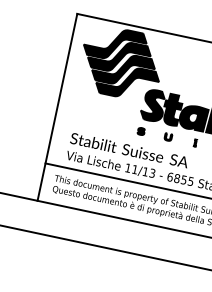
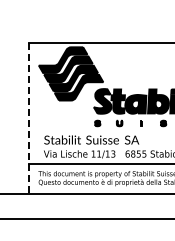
line: (57, 107) -> (28, 118), solid -> dashed

